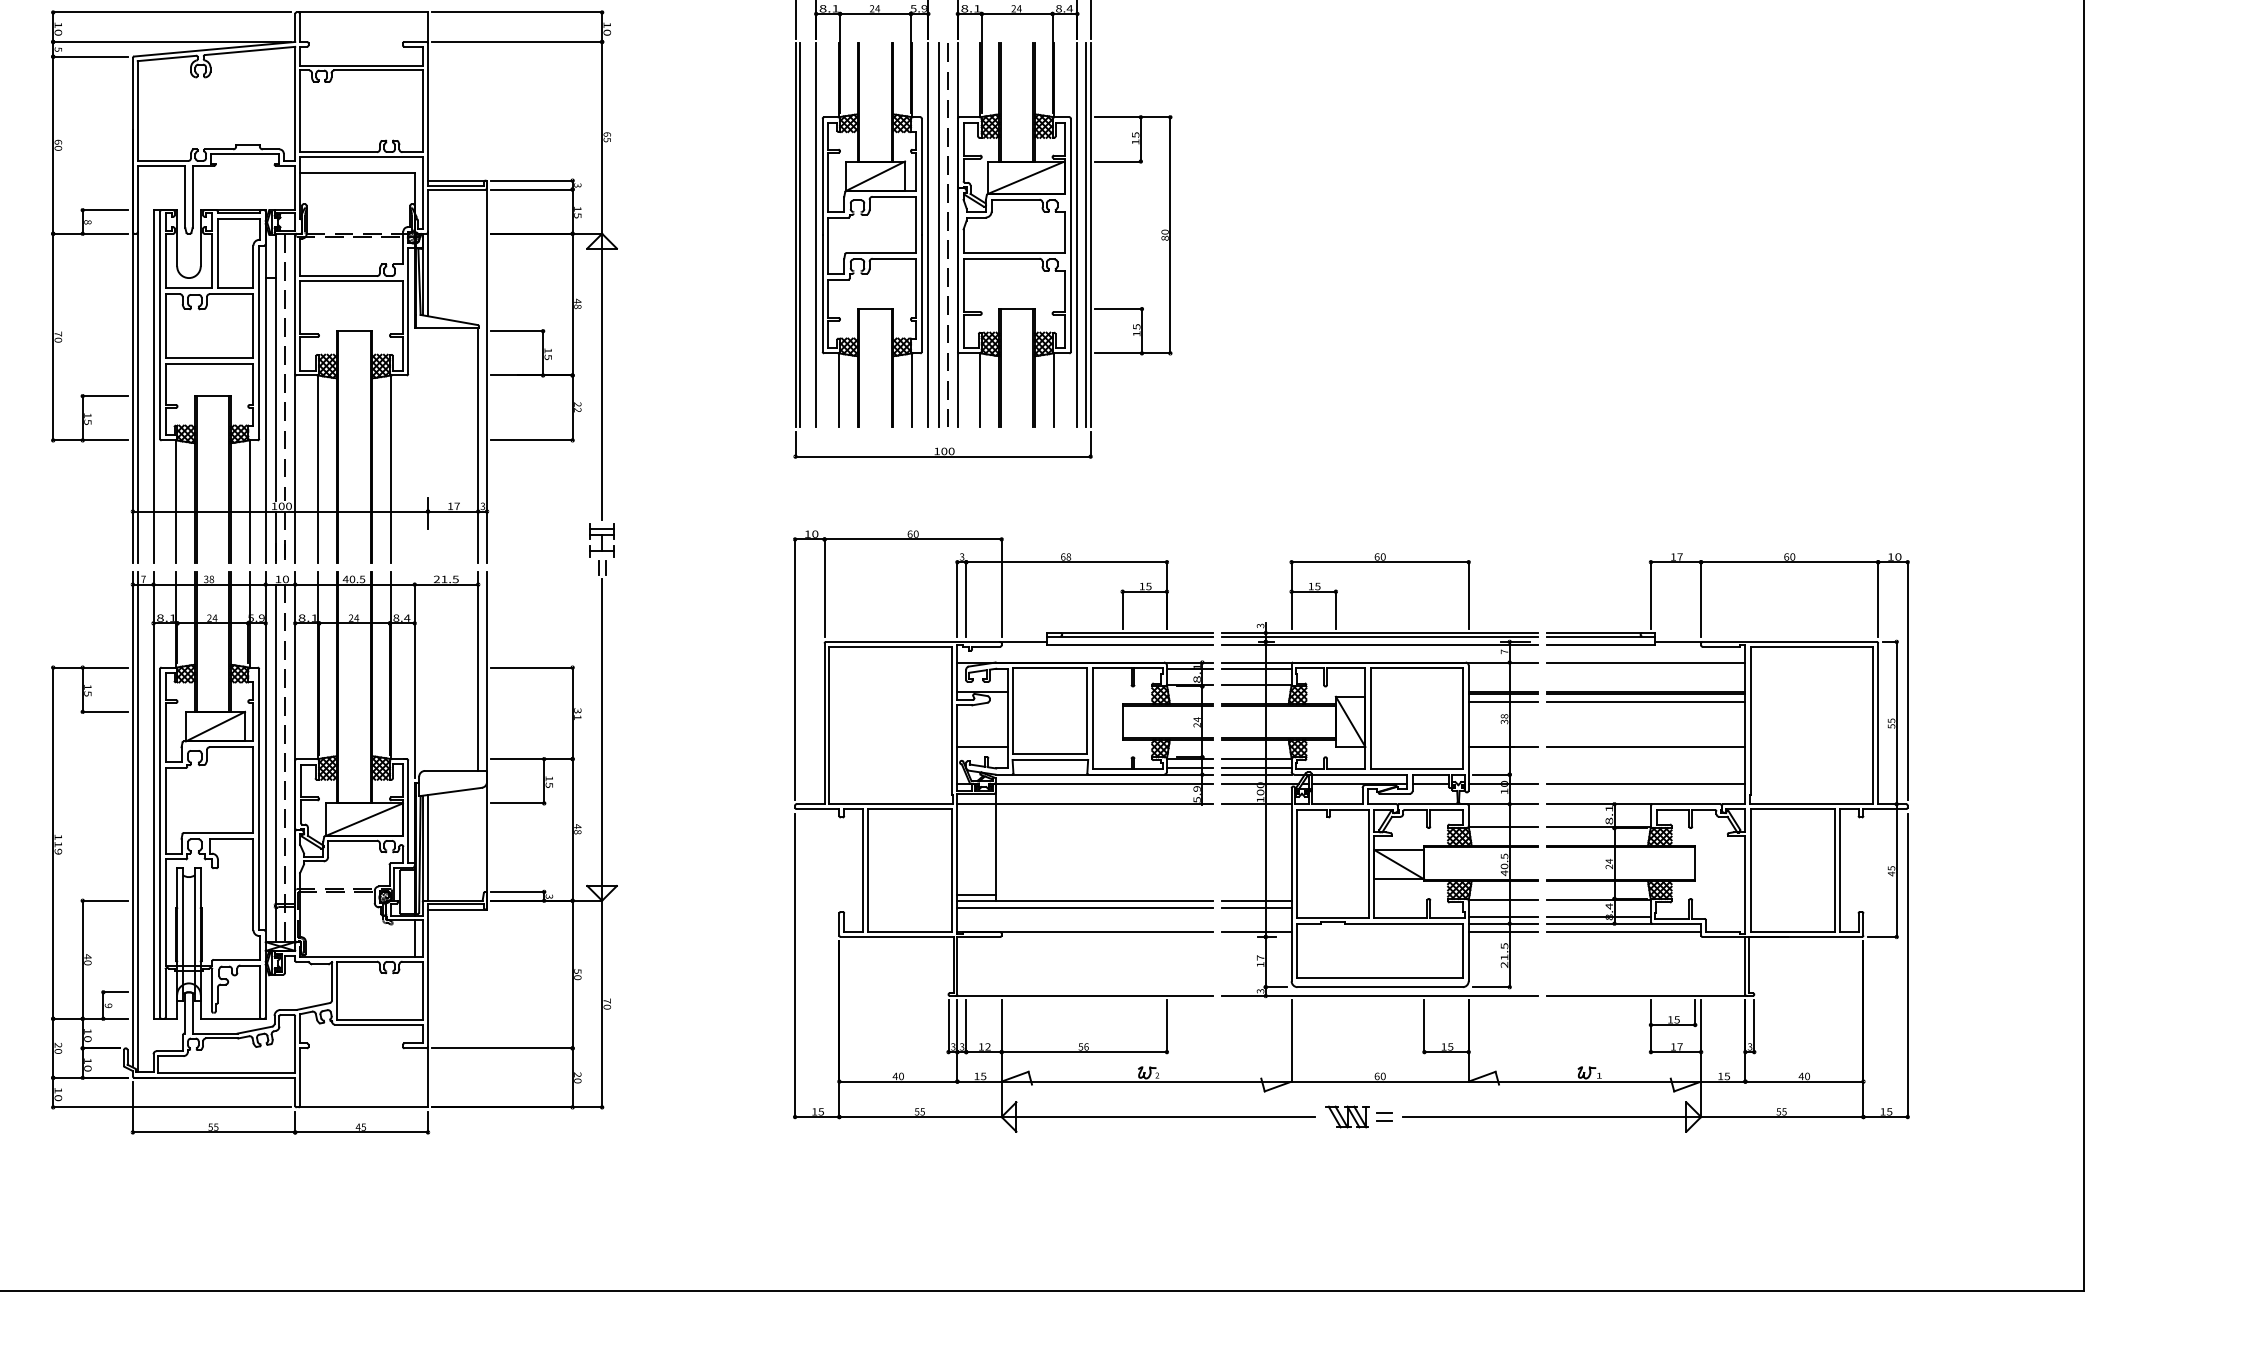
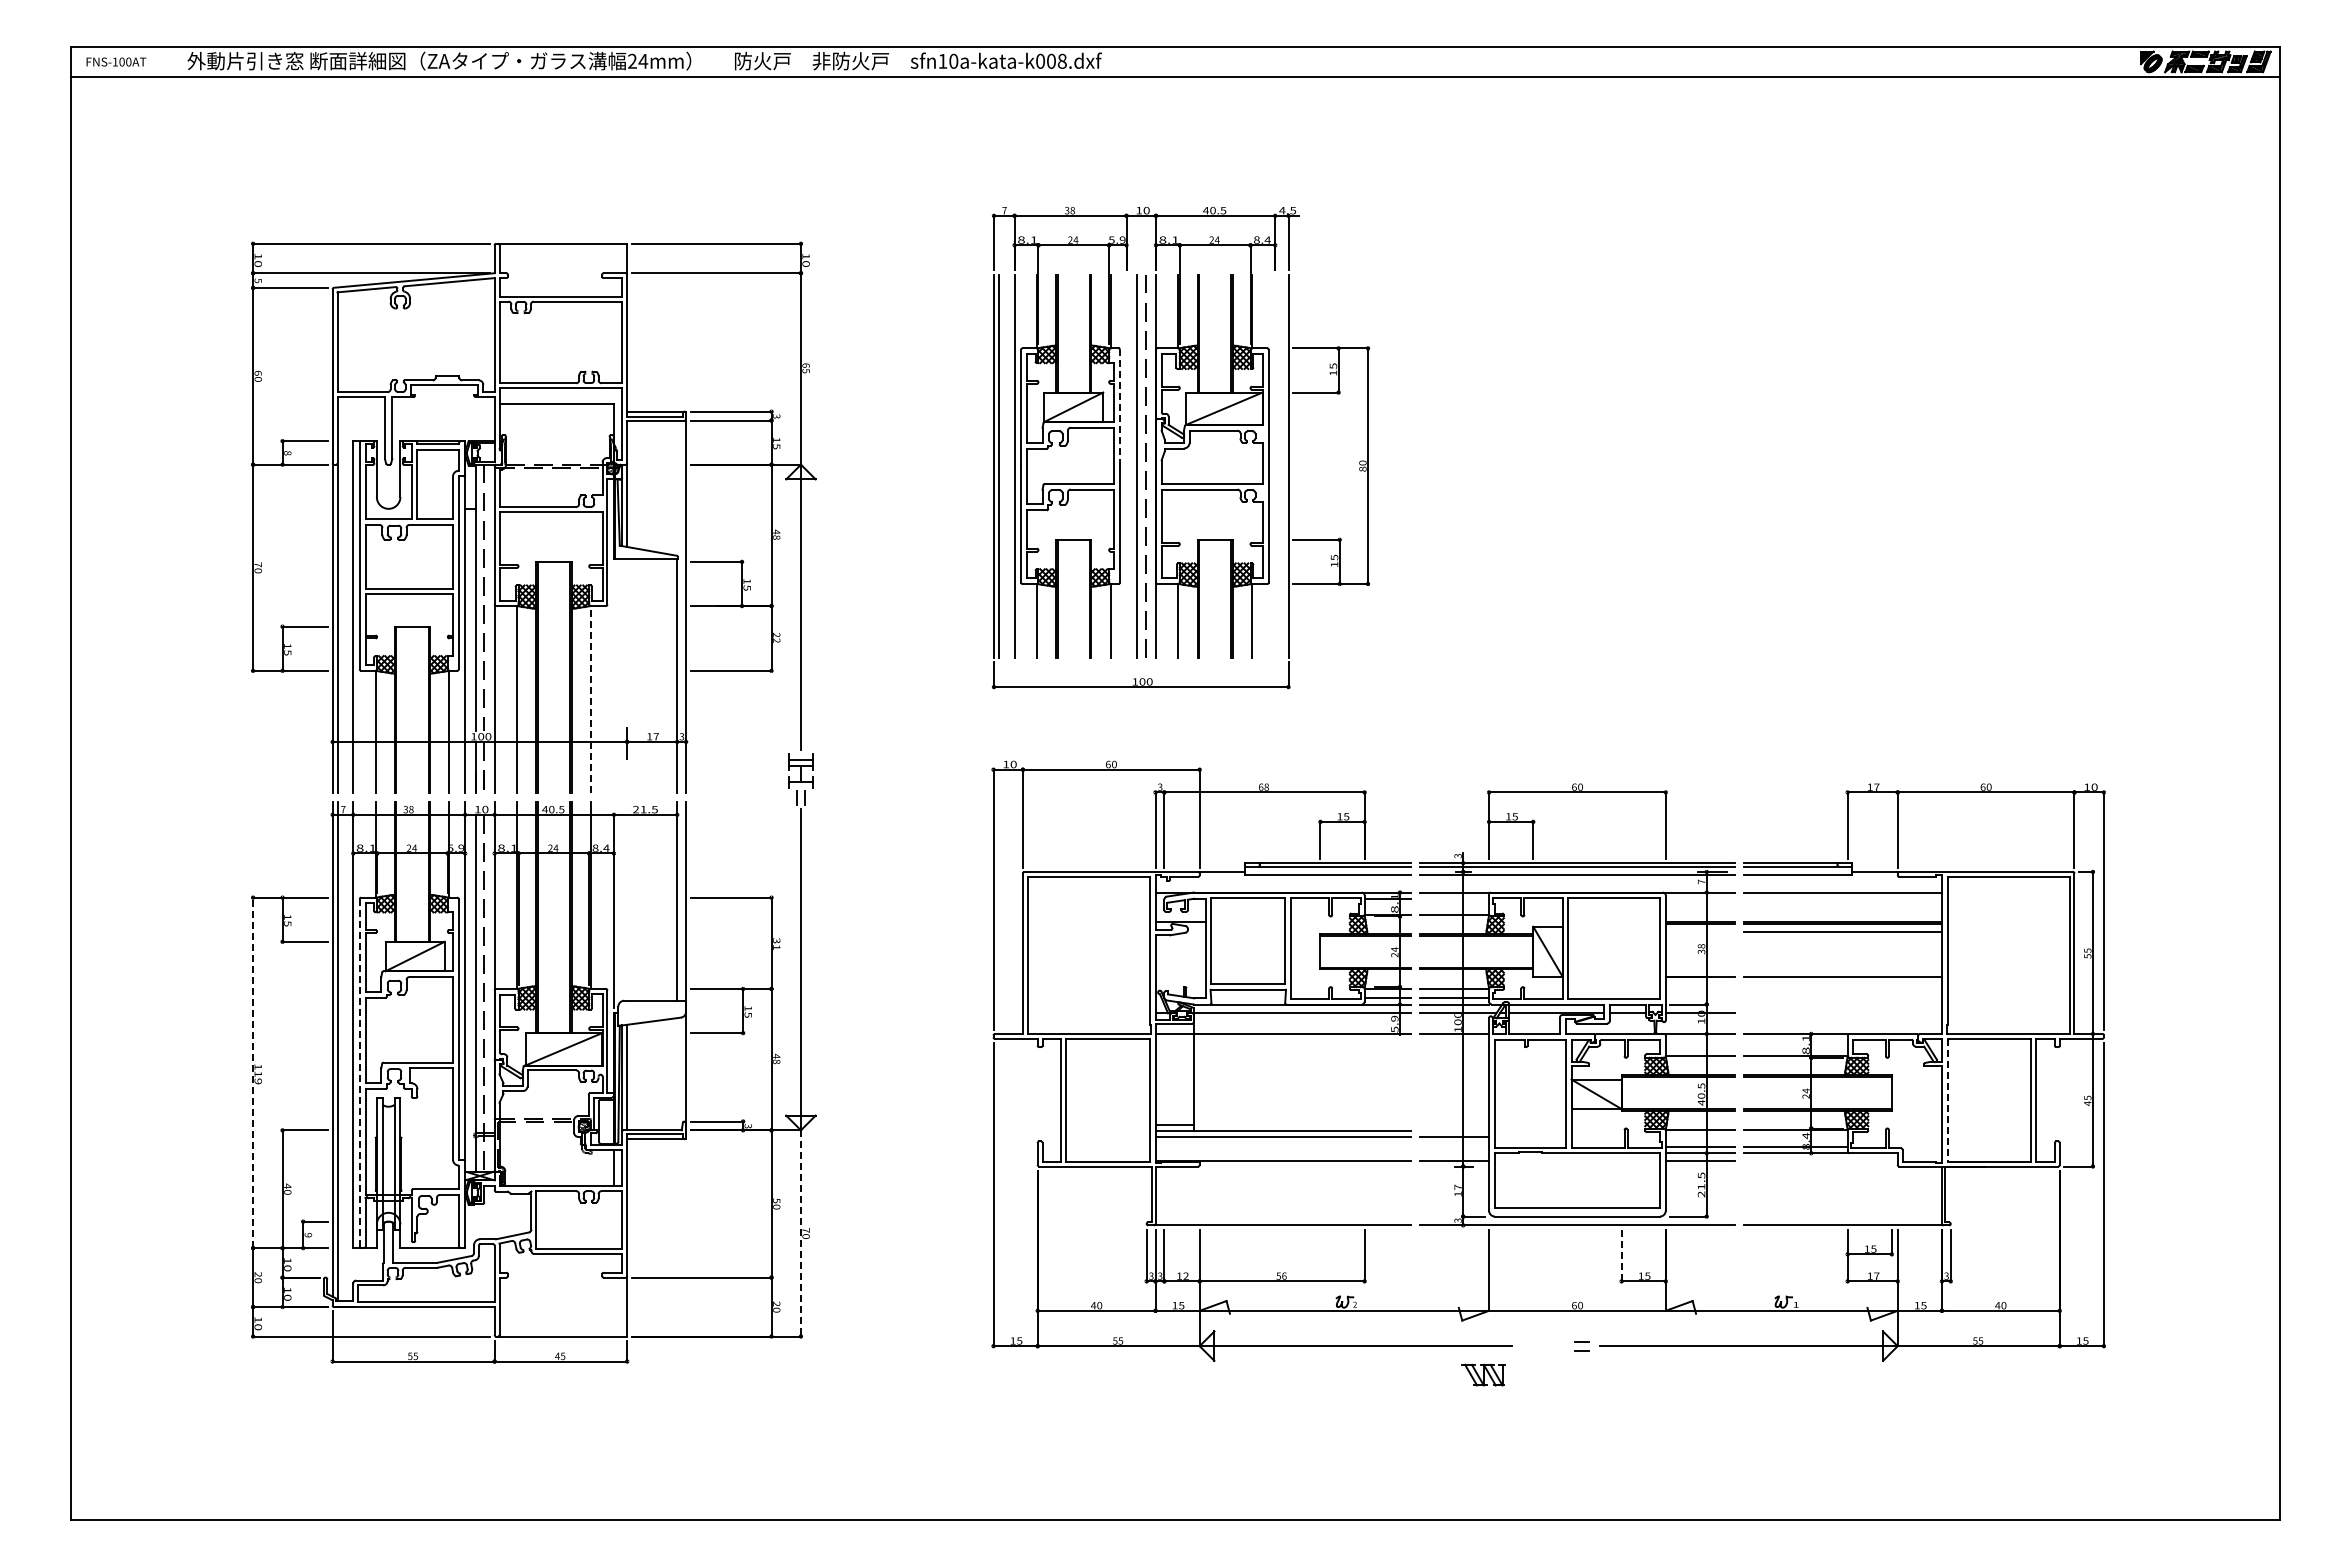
line: (922, 176) -> (1120, 407), solid -> dashed
line: (928, 234) -> (1126, 465), removed
line: (1077, 234) -> (1275, 465), removed
line: (1085, 234) -> (1283, 465), removed
line: (391, 469) -> (590, 699), solid -> dashed
line: (1256, 669) -> (1454, 899), removed
line: (1503, 702) -> (1700, 932), removed
line: (982, 746) -> (1180, 976), removed
line: (1645, 783) -> (1842, 1013), removed
line: (53, 842) -> (253, 1072), solid -> dashed
line: (159, 842) -> (359, 1072), solid -> dashed
line: (1750, 870) -> (1947, 1100), solid -> dashed
line: (1256, 900) -> (1454, 1130), removed
line: (1623, 931) -> (1820, 1161), removed
line: (601, 1004) -> (800, 1233), solid -> dashed
line: (1424, 1026) -> (1621, 1255), solid -> dashed
part: (1347, 1116) -> (1483, 1374), moved

